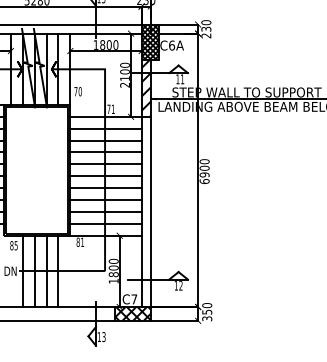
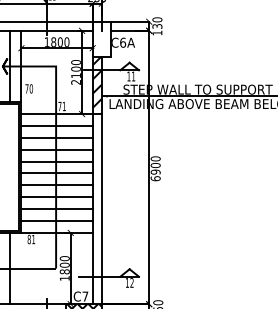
text: (206, 35) -> (157, 32), 230 -> 130
hatch: (150, 42) -> (101, 39), removed

